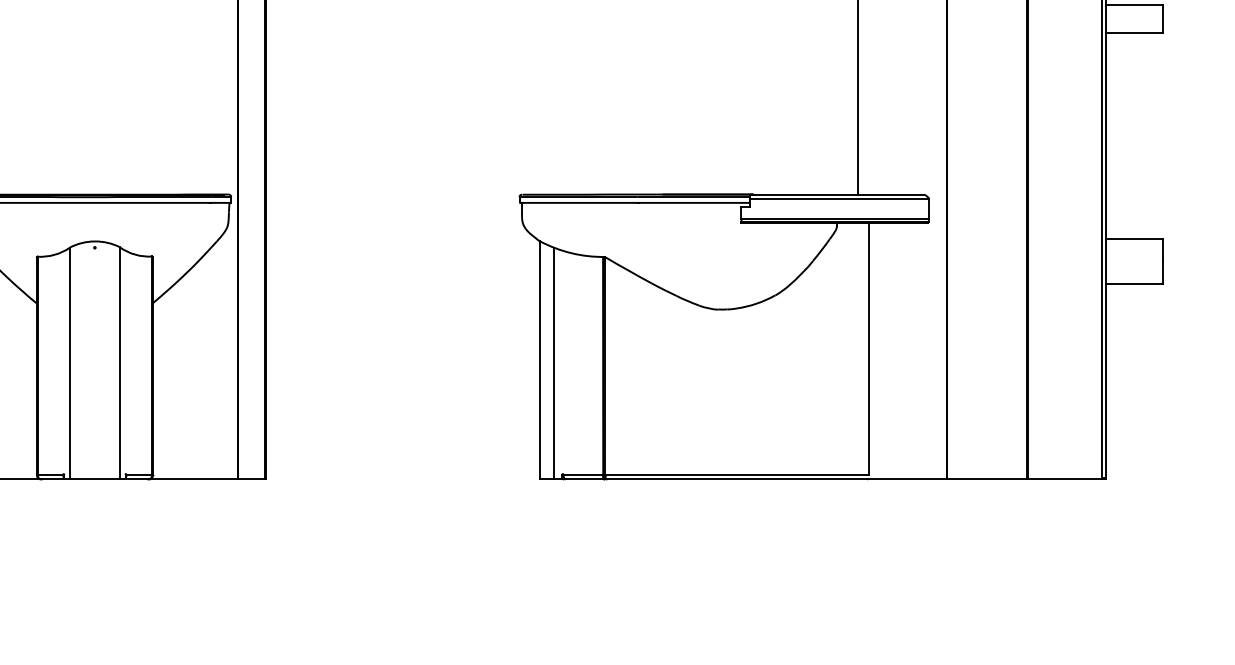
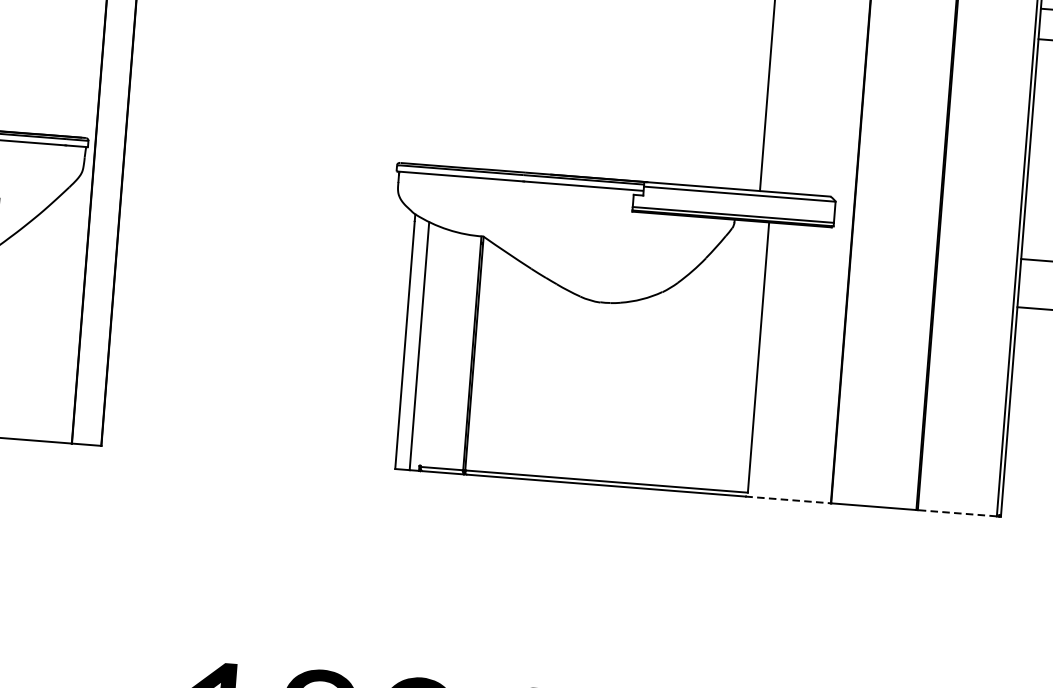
line: (907, 479) -> (788, 500), solid -> dashed
line: (1065, 479) -> (957, 513), solid -> dashed

